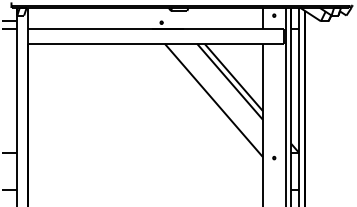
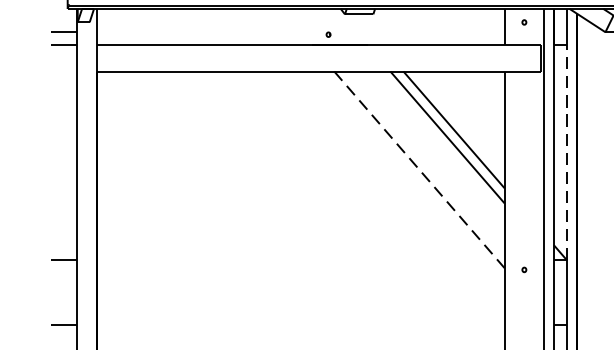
line: (298, 90) -> (566, 152), solid -> dashed
line: (213, 100) -> (418, 169), solid -> dashed

